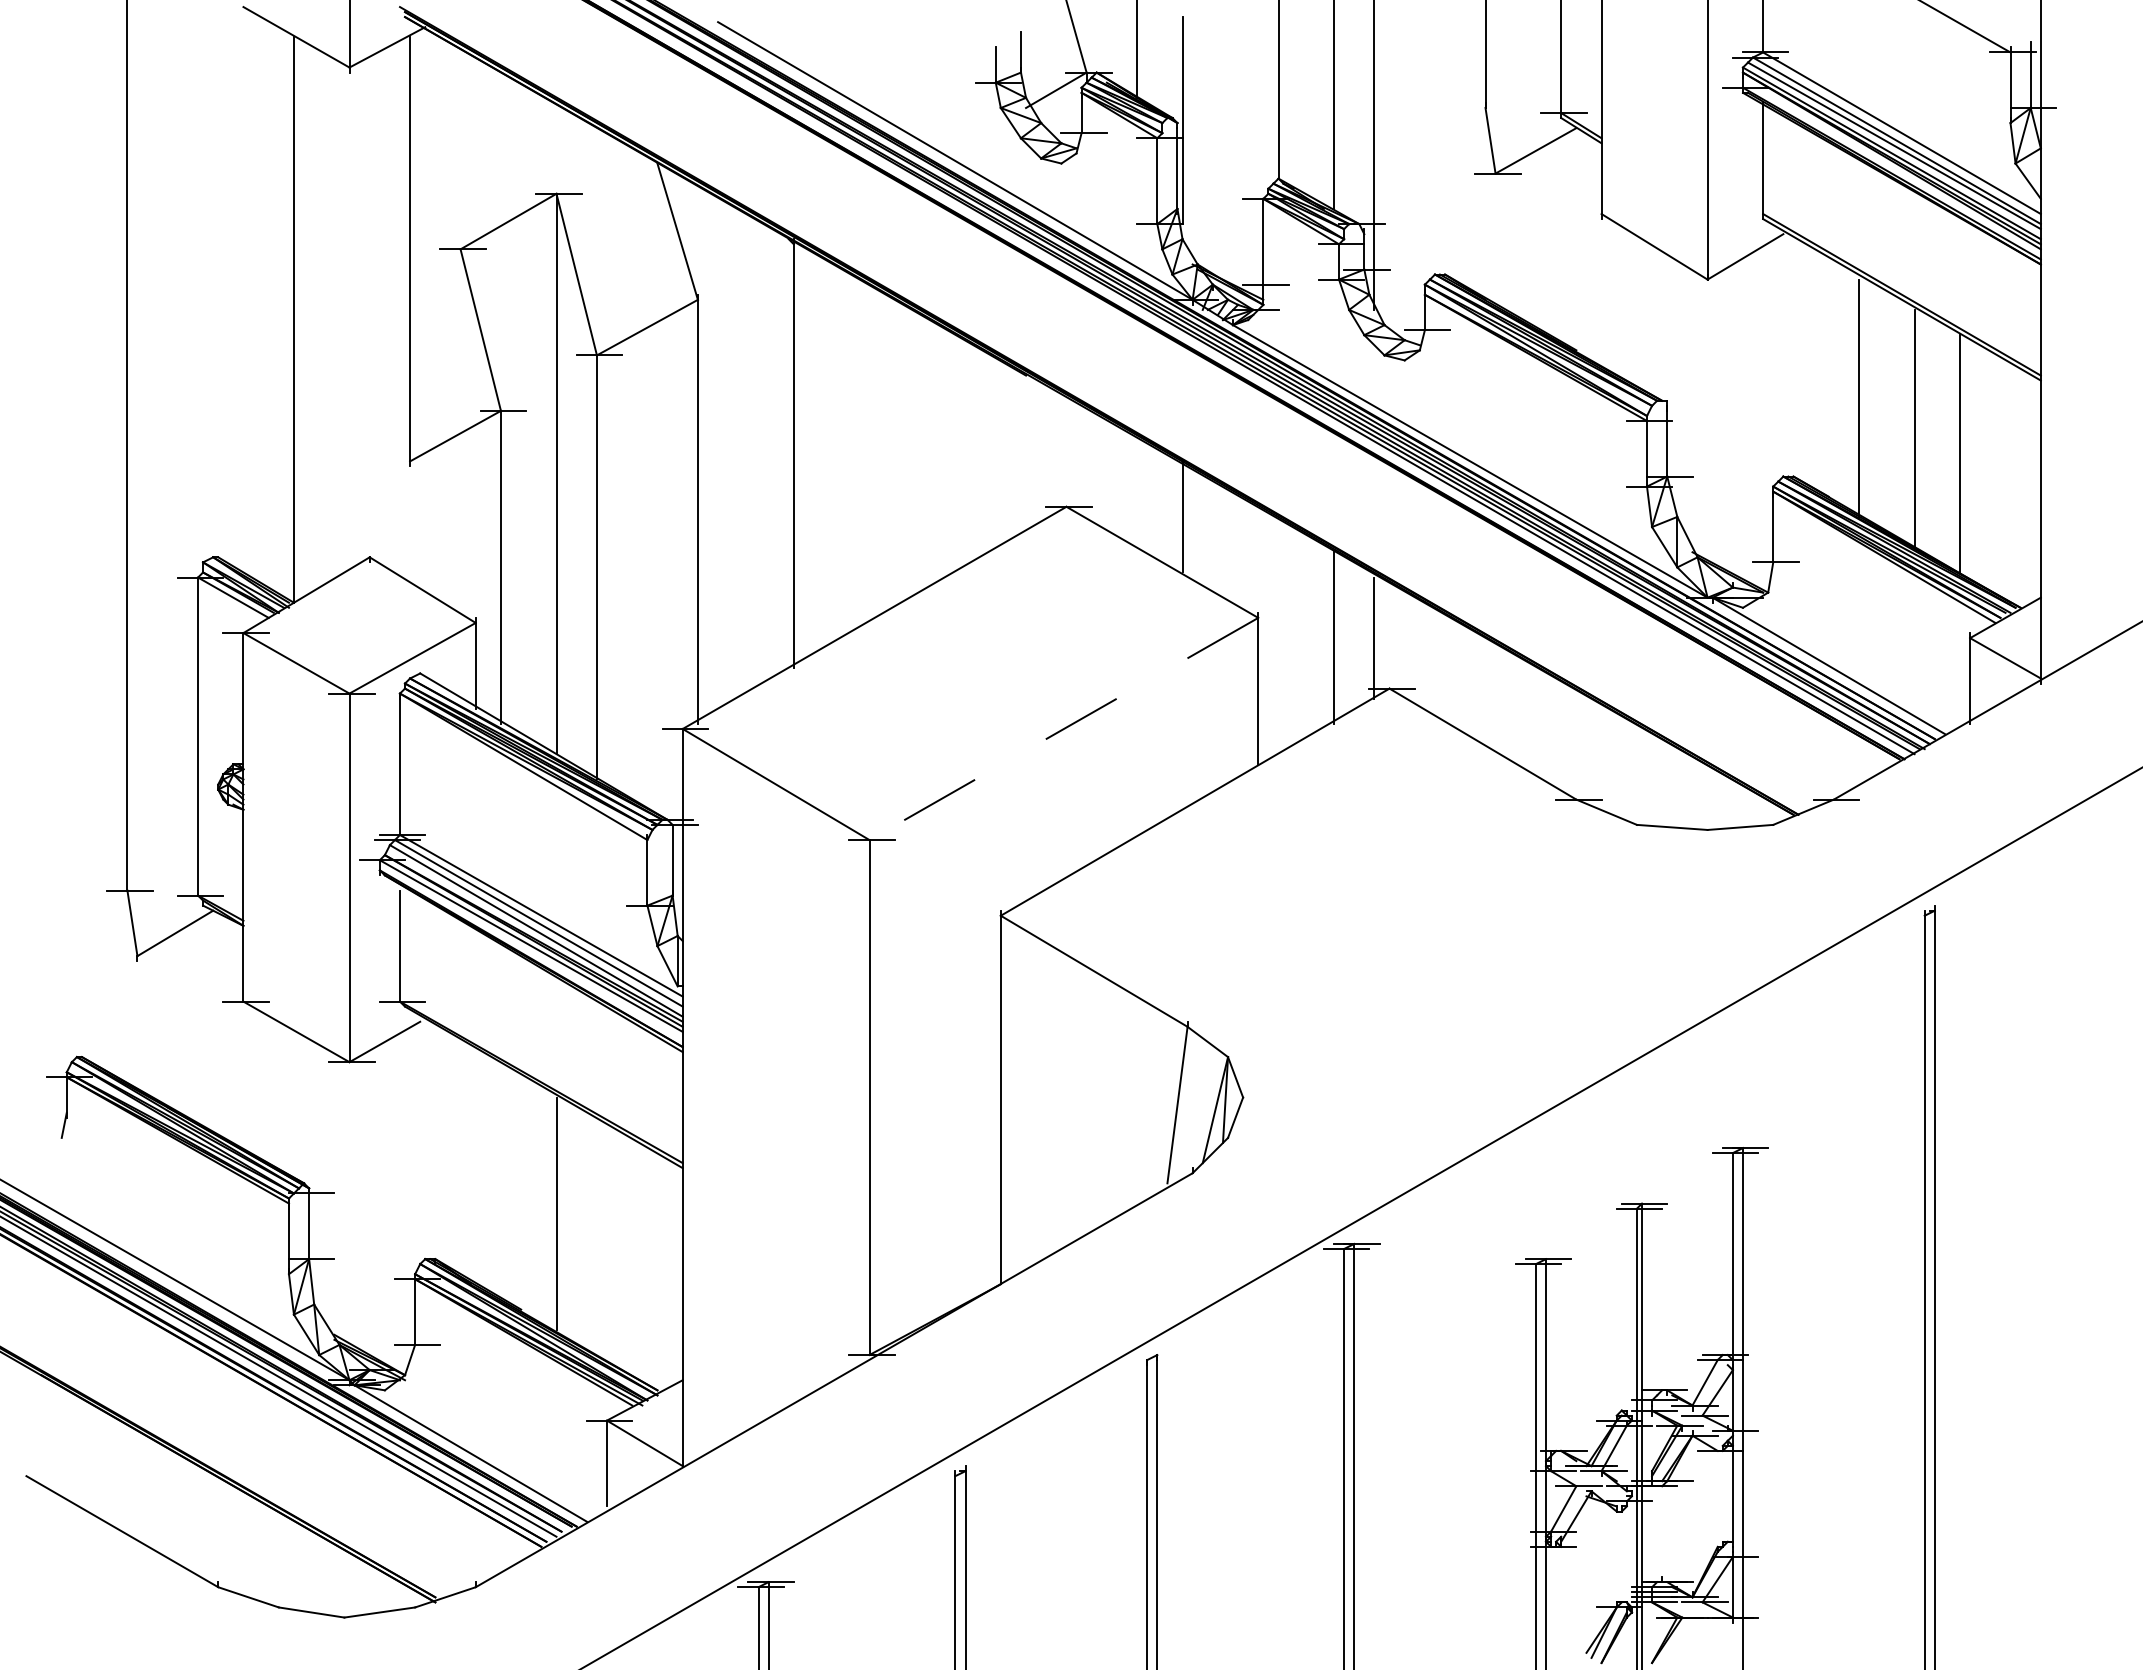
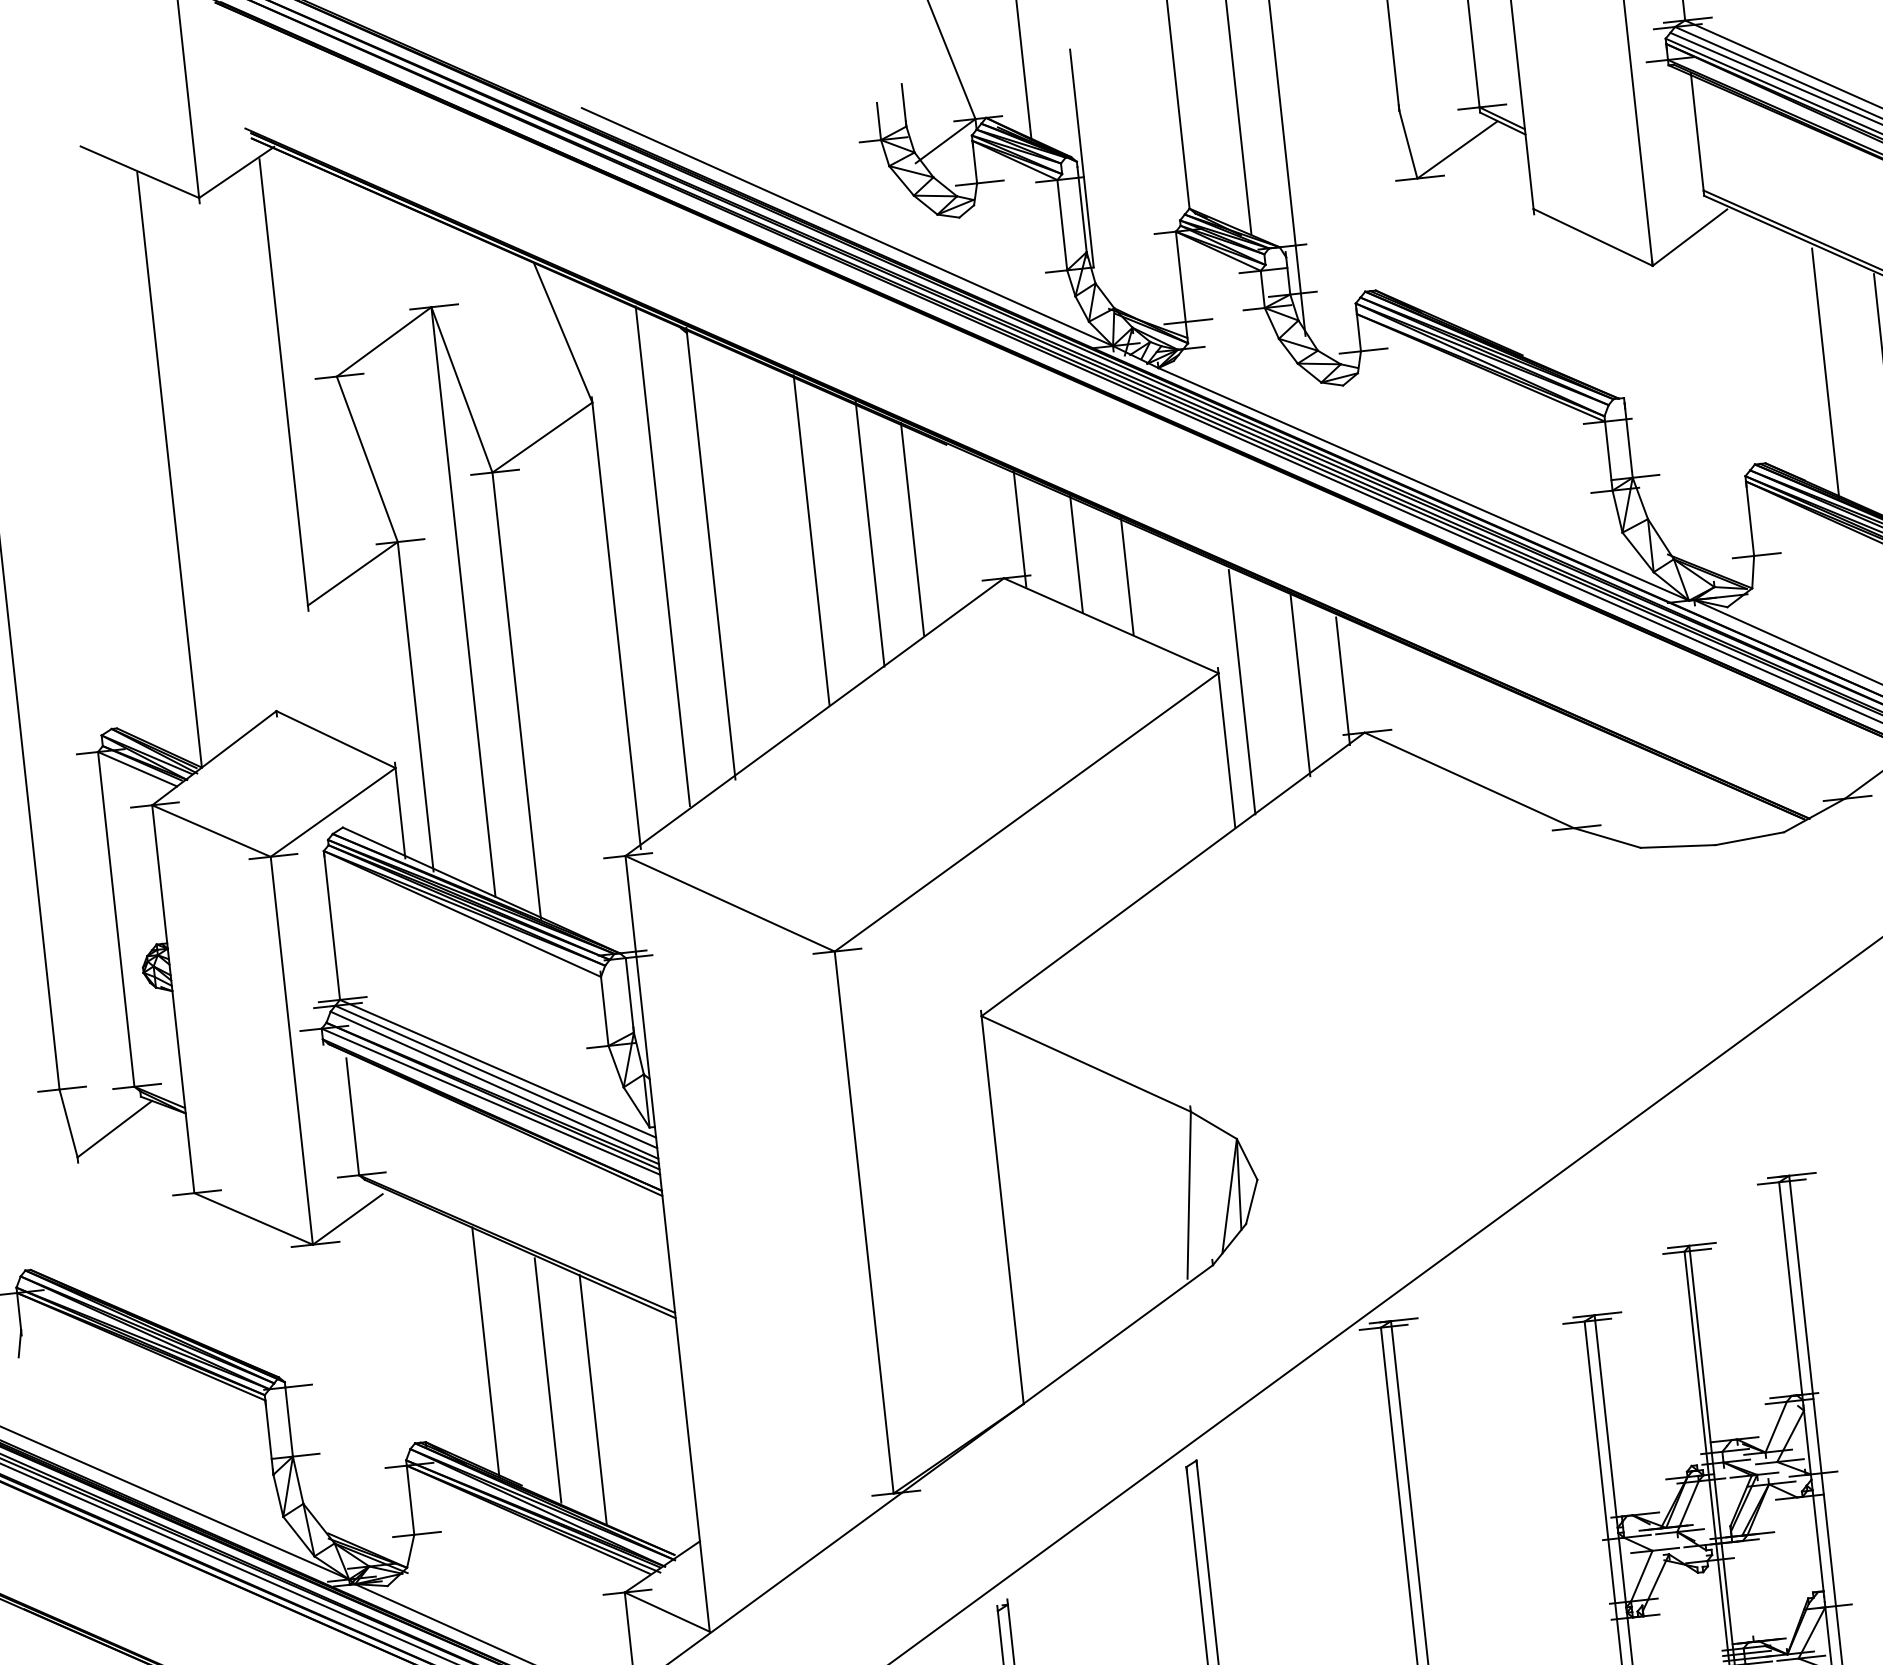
line: (889, 450) -> (811, 539), added
line: (748, 451) -> (662, 556), added
line: (945, 451) -> (870, 533), added
line: (985, 451) -> (912, 529), added
line: (1086, 460) -> (1019, 527), added
line: (1137, 491) -> (1076, 554), added
line: (1278, 638) -> (1242, 692), added
line: (1063, 728) -> (1026, 811), dashed -> solid
line: (500, 1180) -> (485, 1352), added
line: (596, 1236) -> (592, 1399), added

